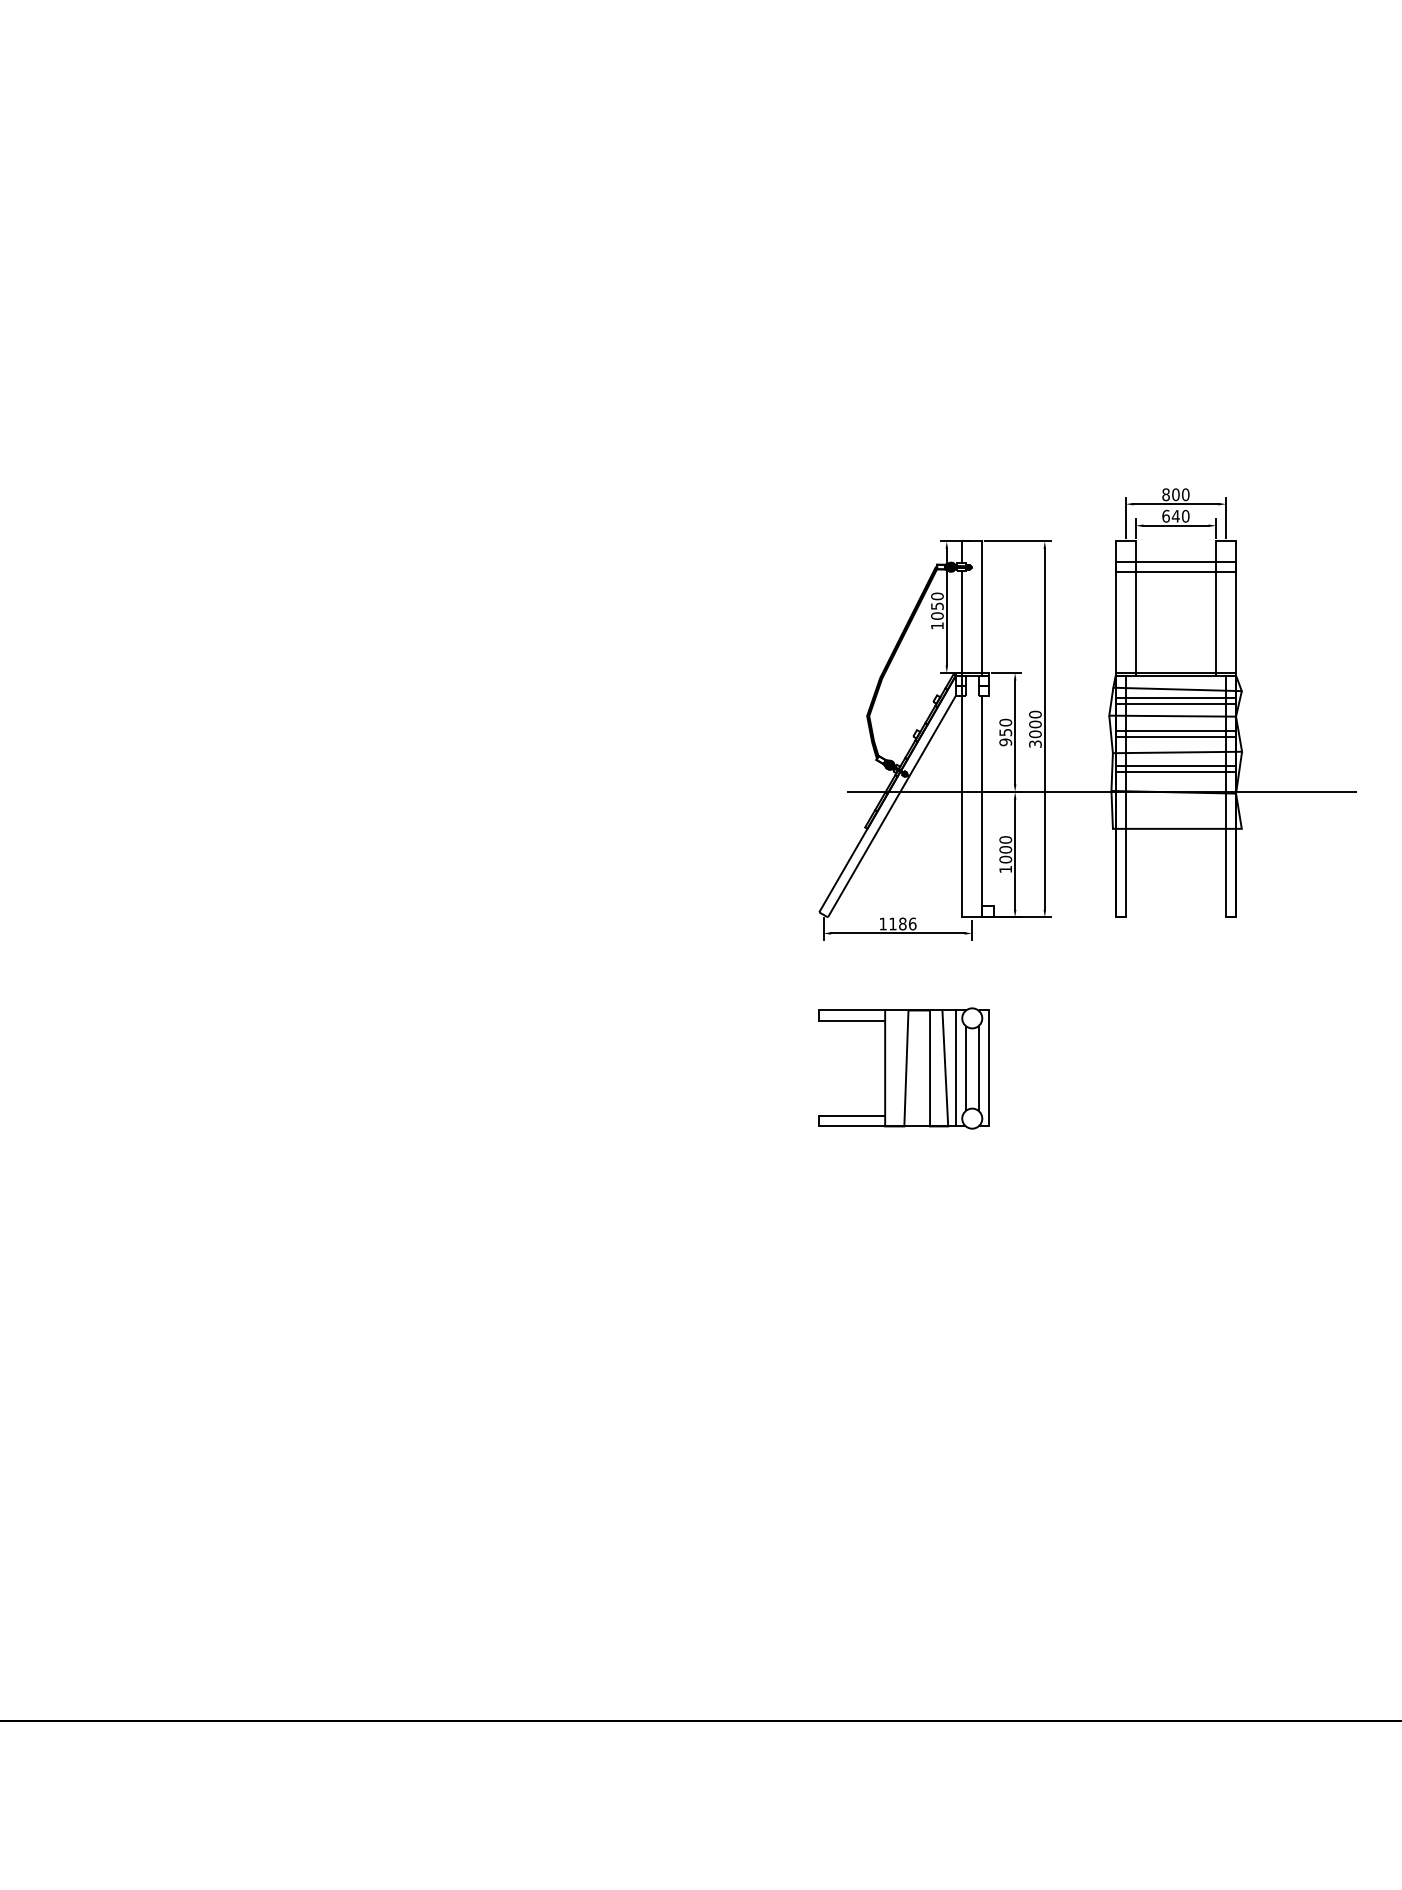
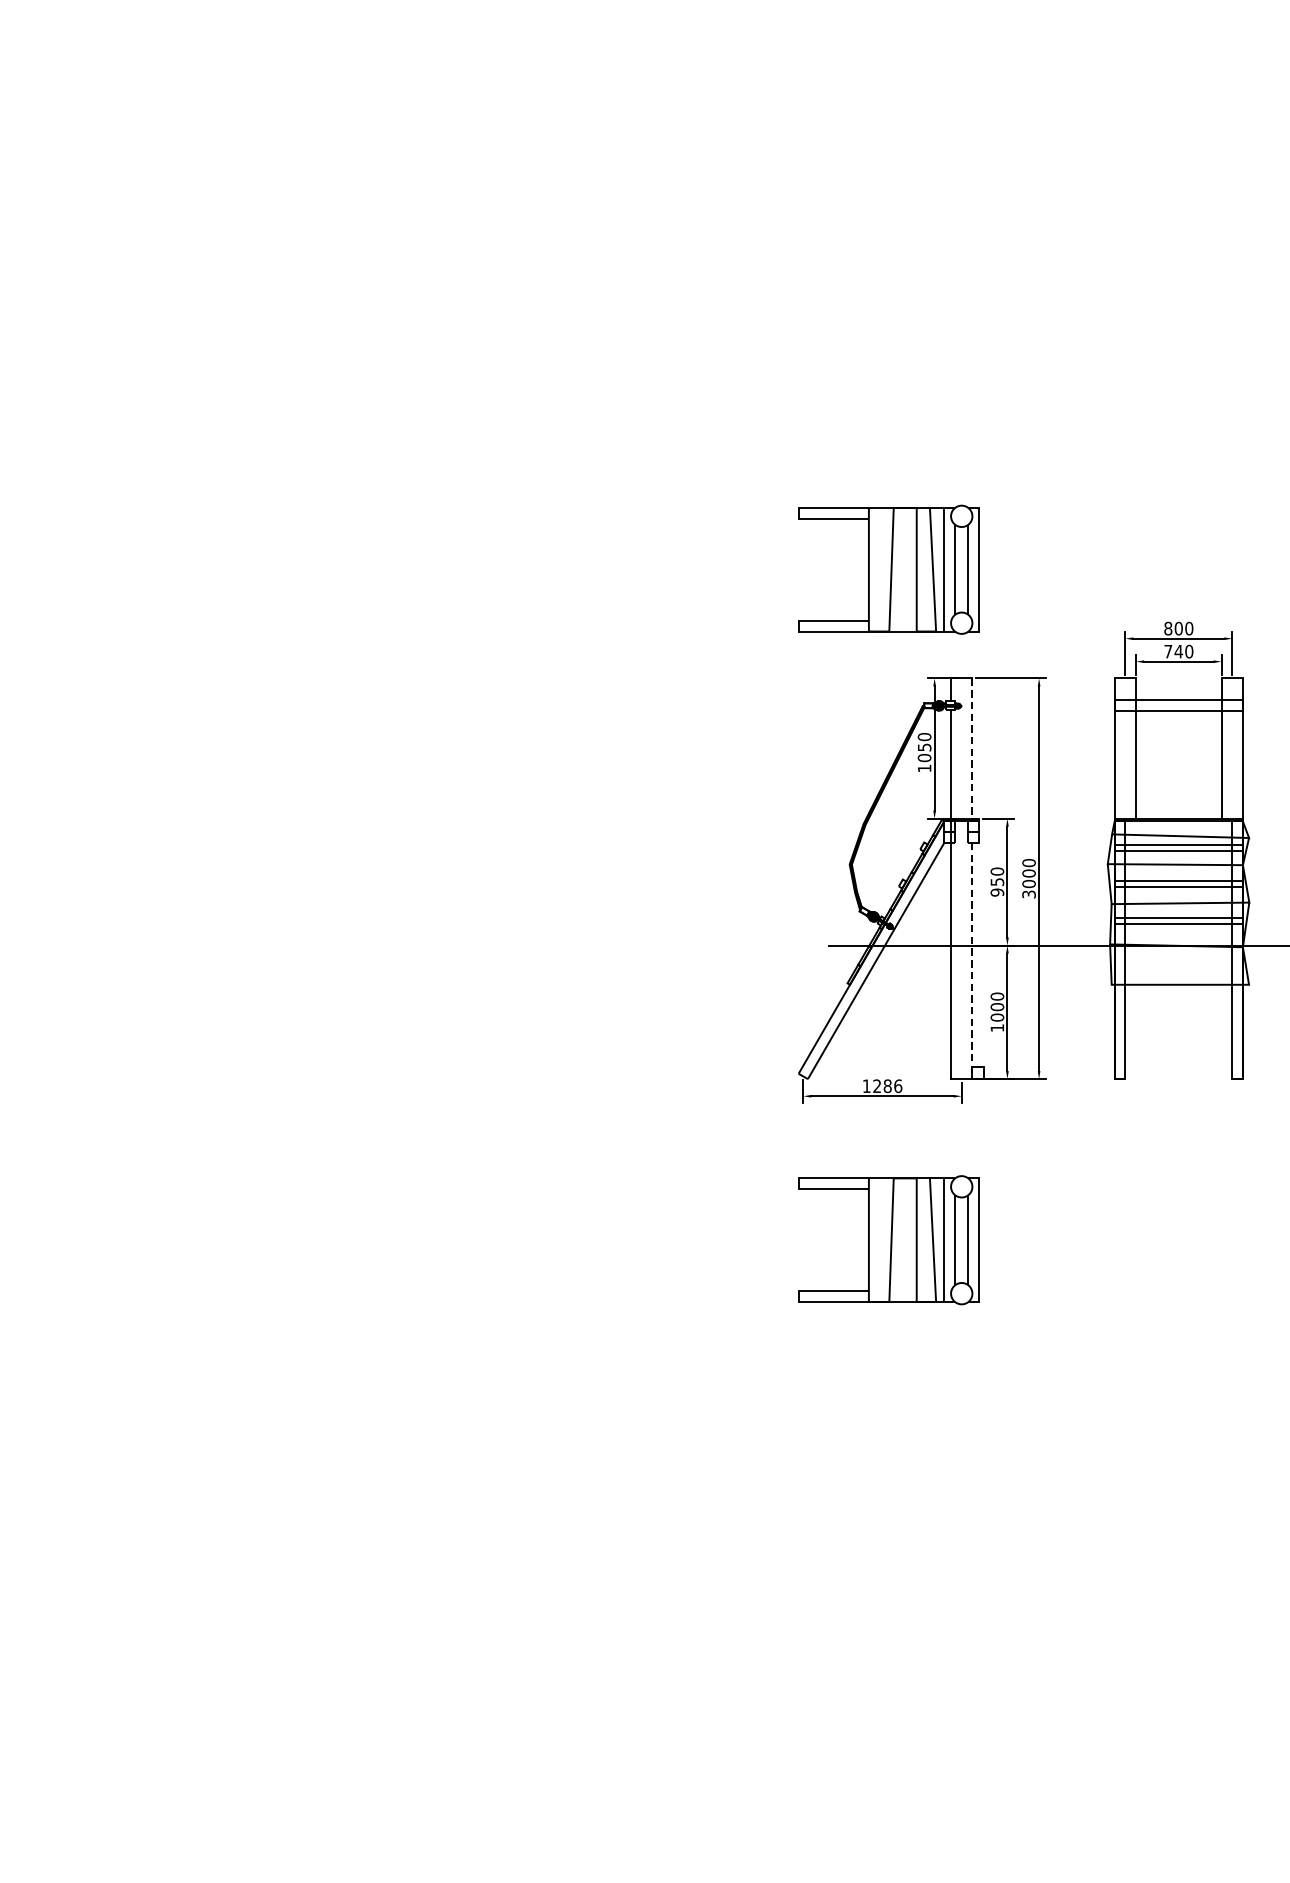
part: (903, 439) -> (888, 569), added
text: (1165, 515) -> (1167, 650), 640 -> 740
line: (982, 609) -> (972, 750), solid -> dashed
line: (982, 806) -> (972, 960), solid -> dashed
text: (892, 923) -> (876, 1085), 1186 -> 1286

